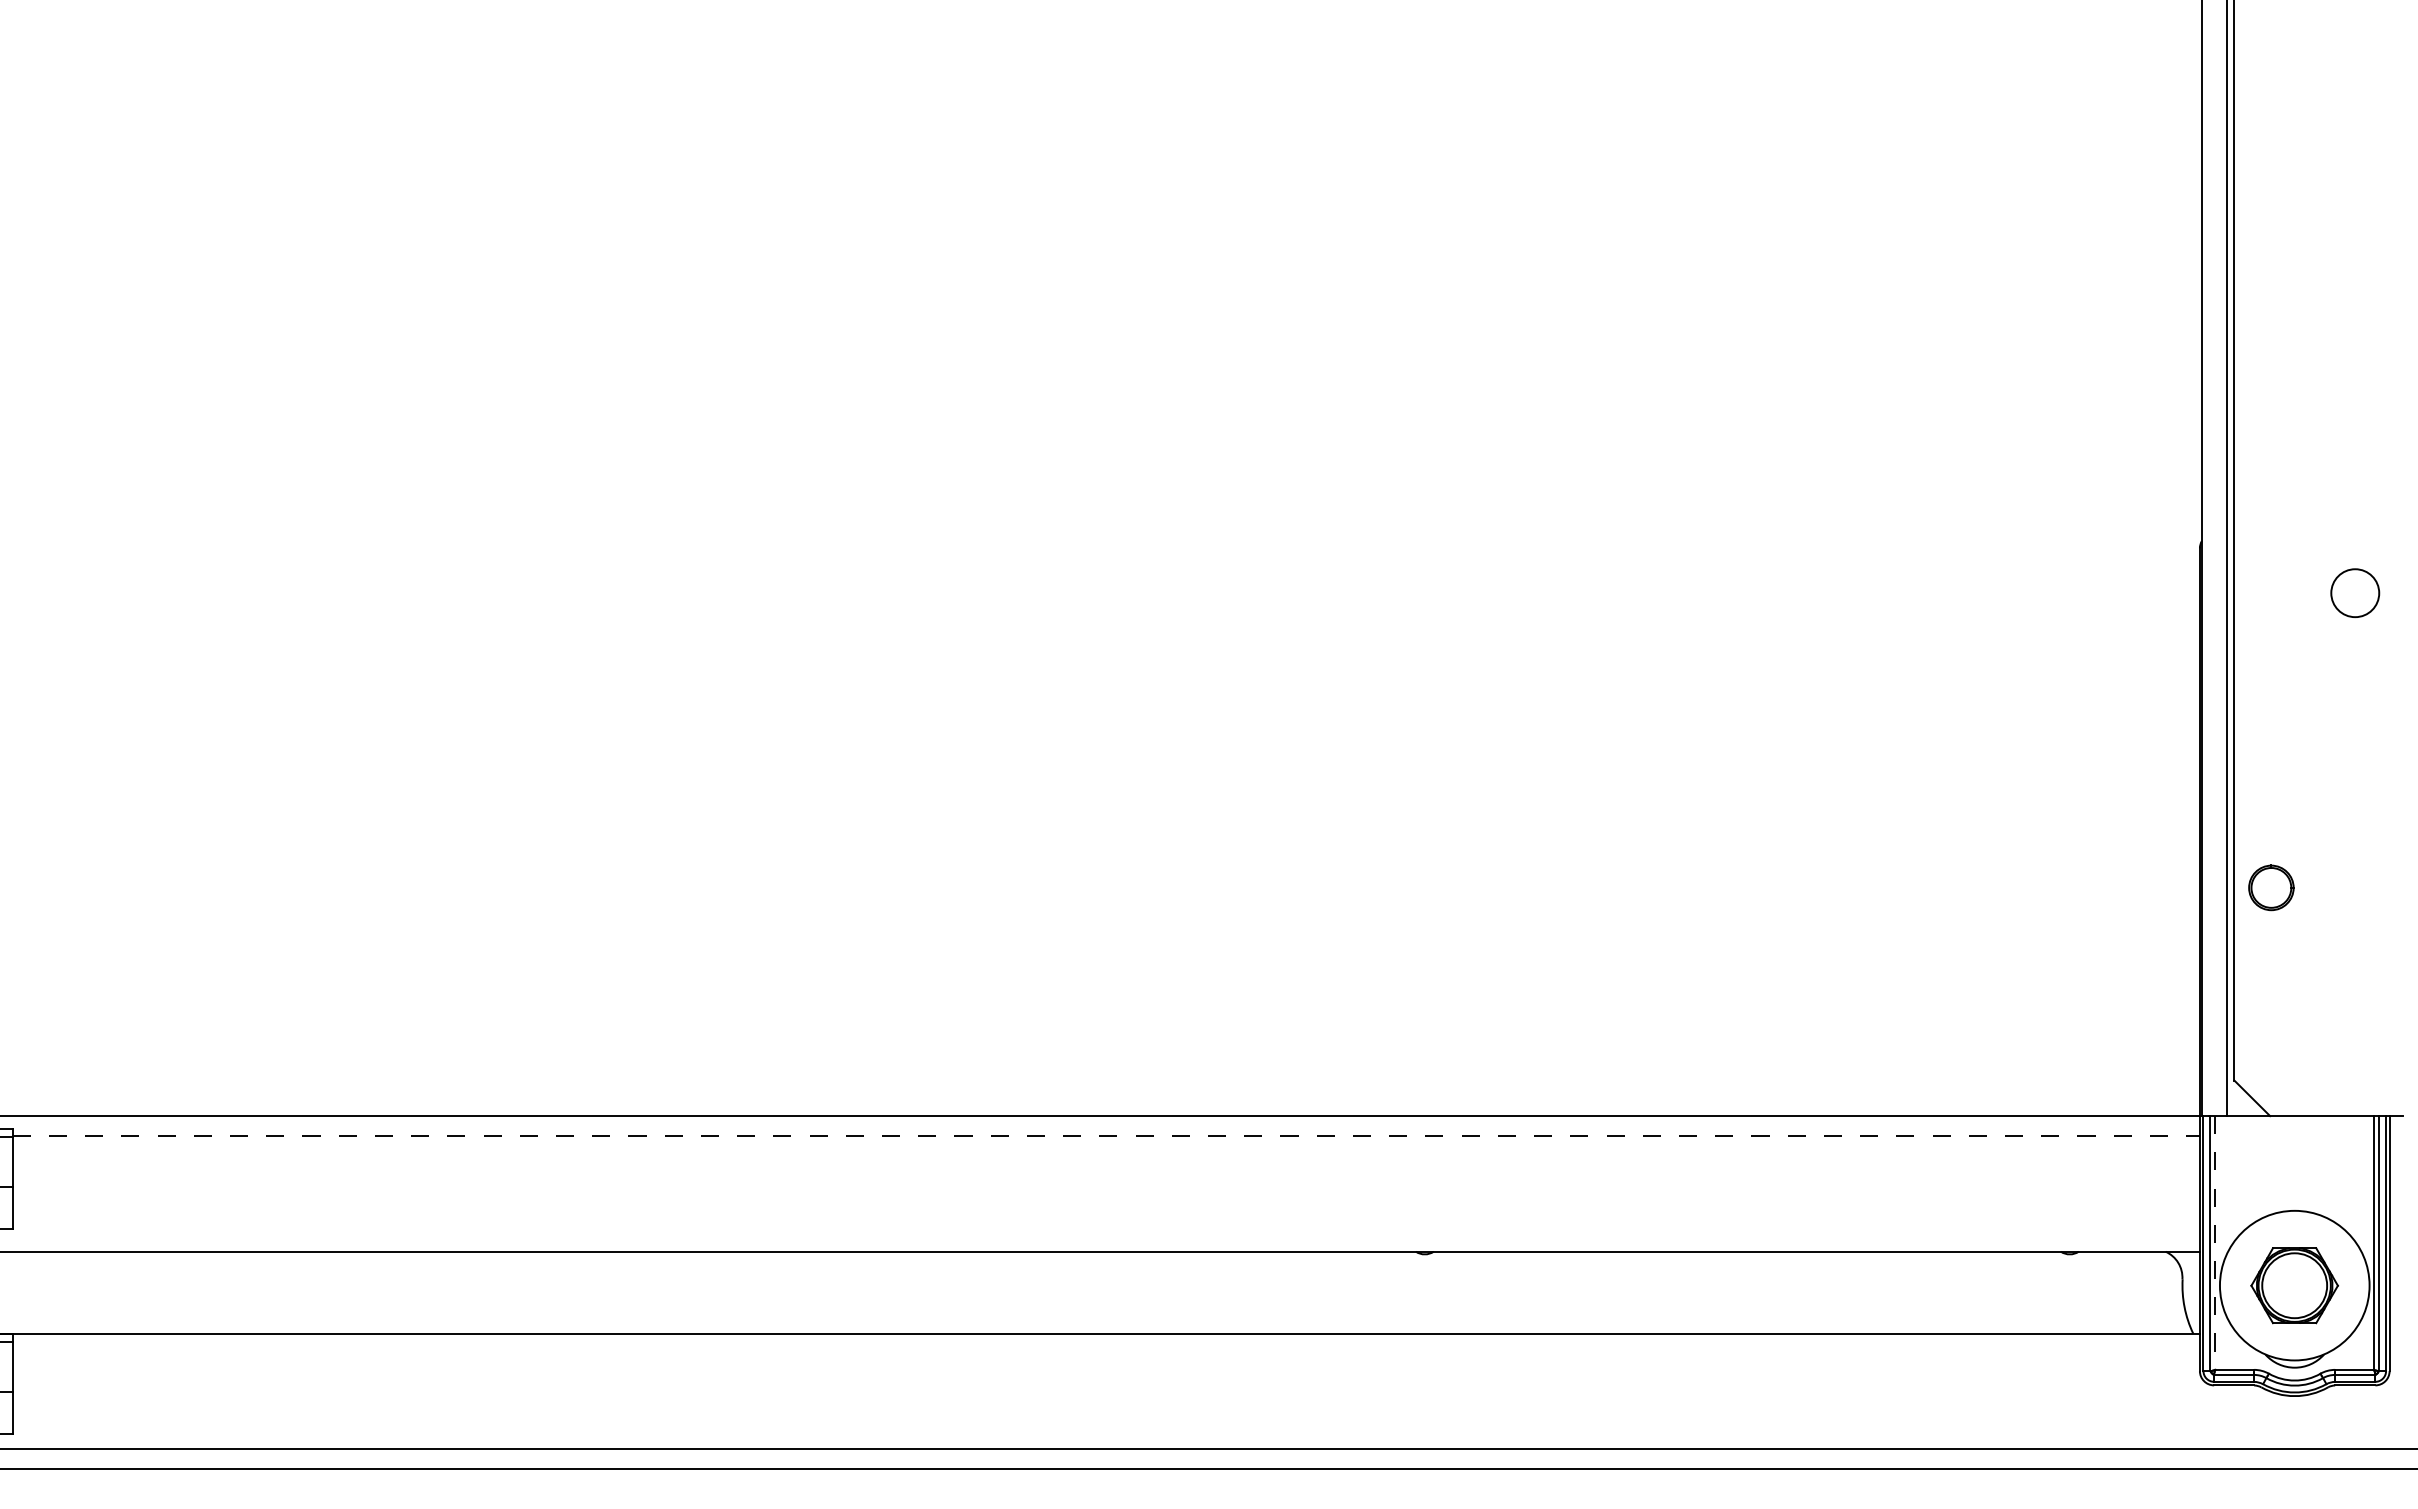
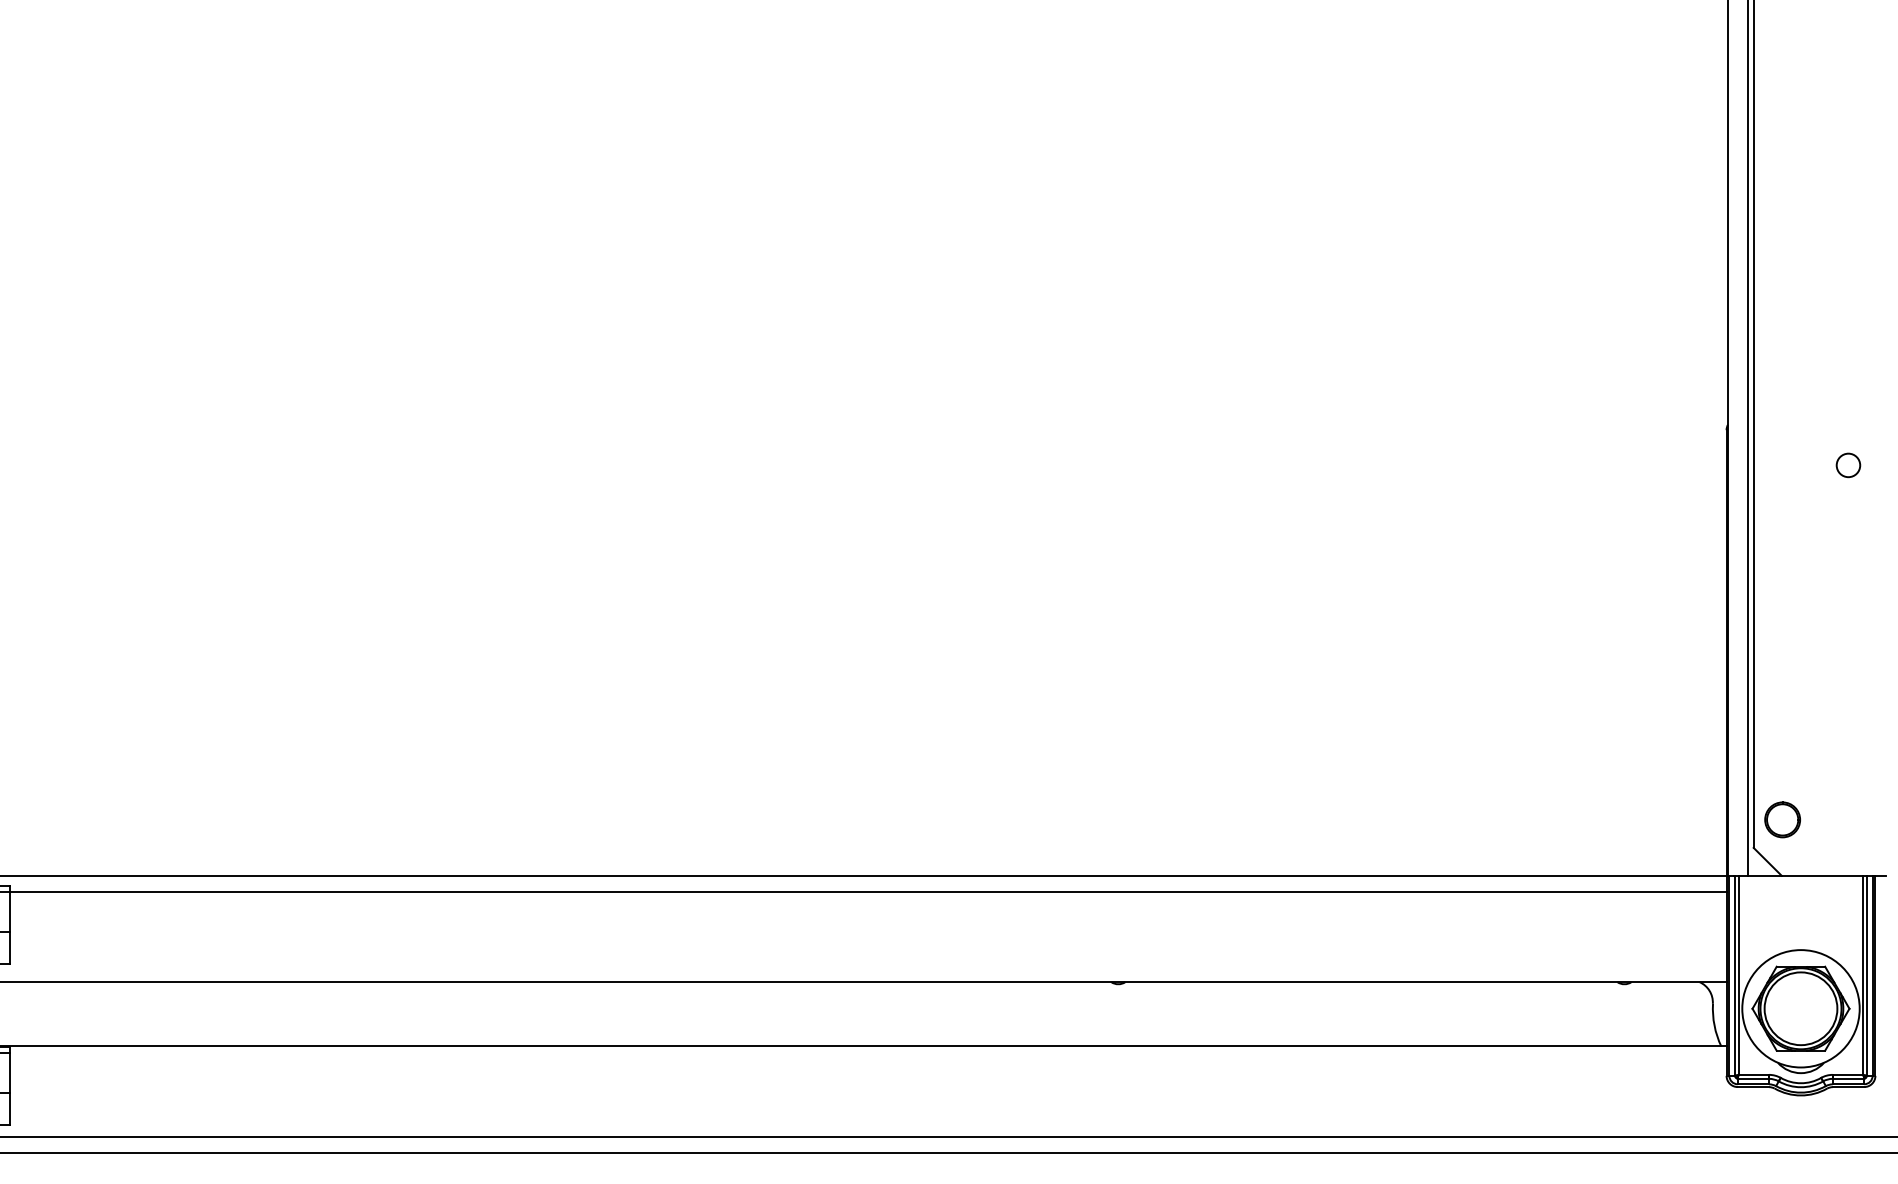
circle: (2355, 593) -> (1848, 465), size x0.62
part: (2271, 887) -> (1782, 819), moved
line: (1106, 1136) -> (868, 891), dashed -> solid
line: (2215, 1242) -> (1738, 974), dashed -> solid
part: (2294, 1285) -> (1800, 1008), size x1.43

